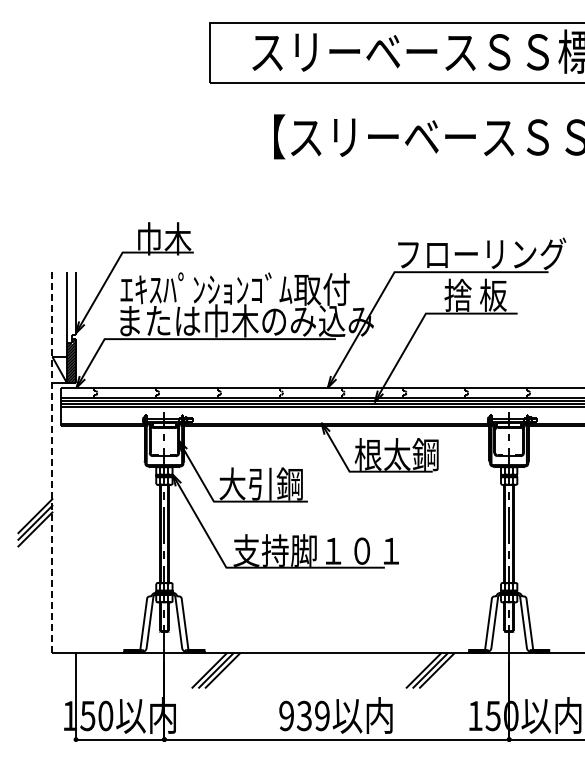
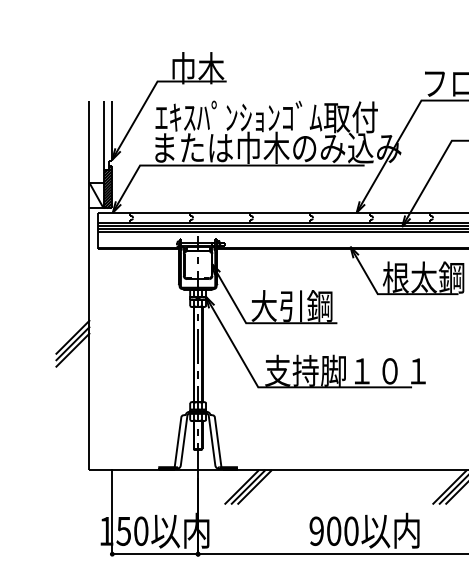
line: (52, 463) -> (89, 286), dashed -> solid
text: (312, 715) -> (341, 530), 939 -> 900

